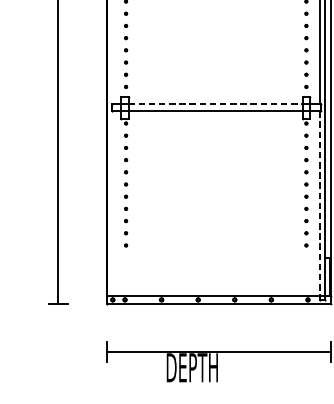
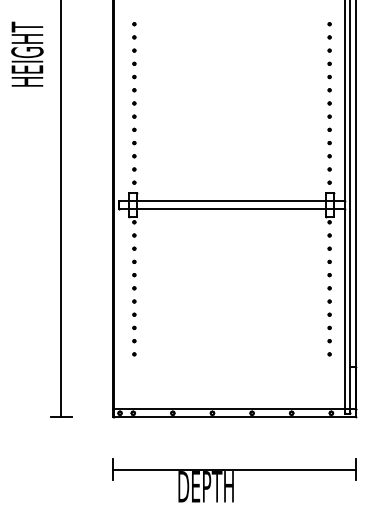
line: (215, 104) -> (231, 201), dashed -> solid
line: (320, 204) -> (344, 309), dashed -> solid

